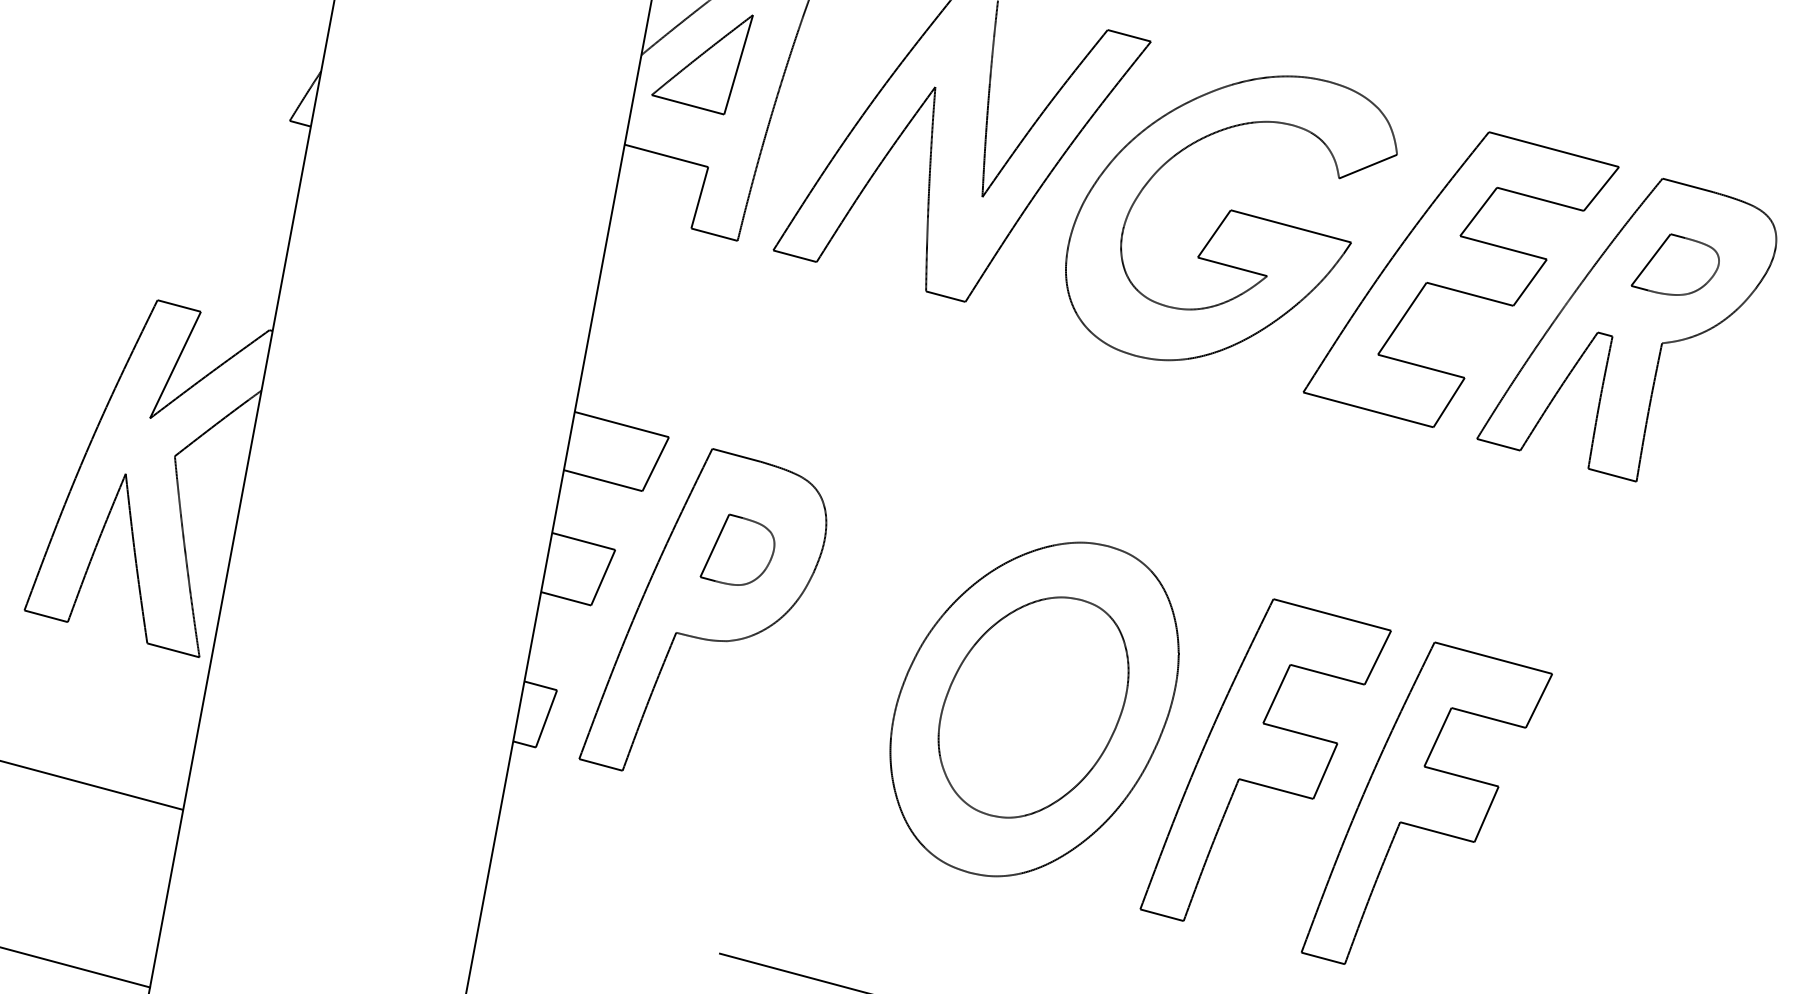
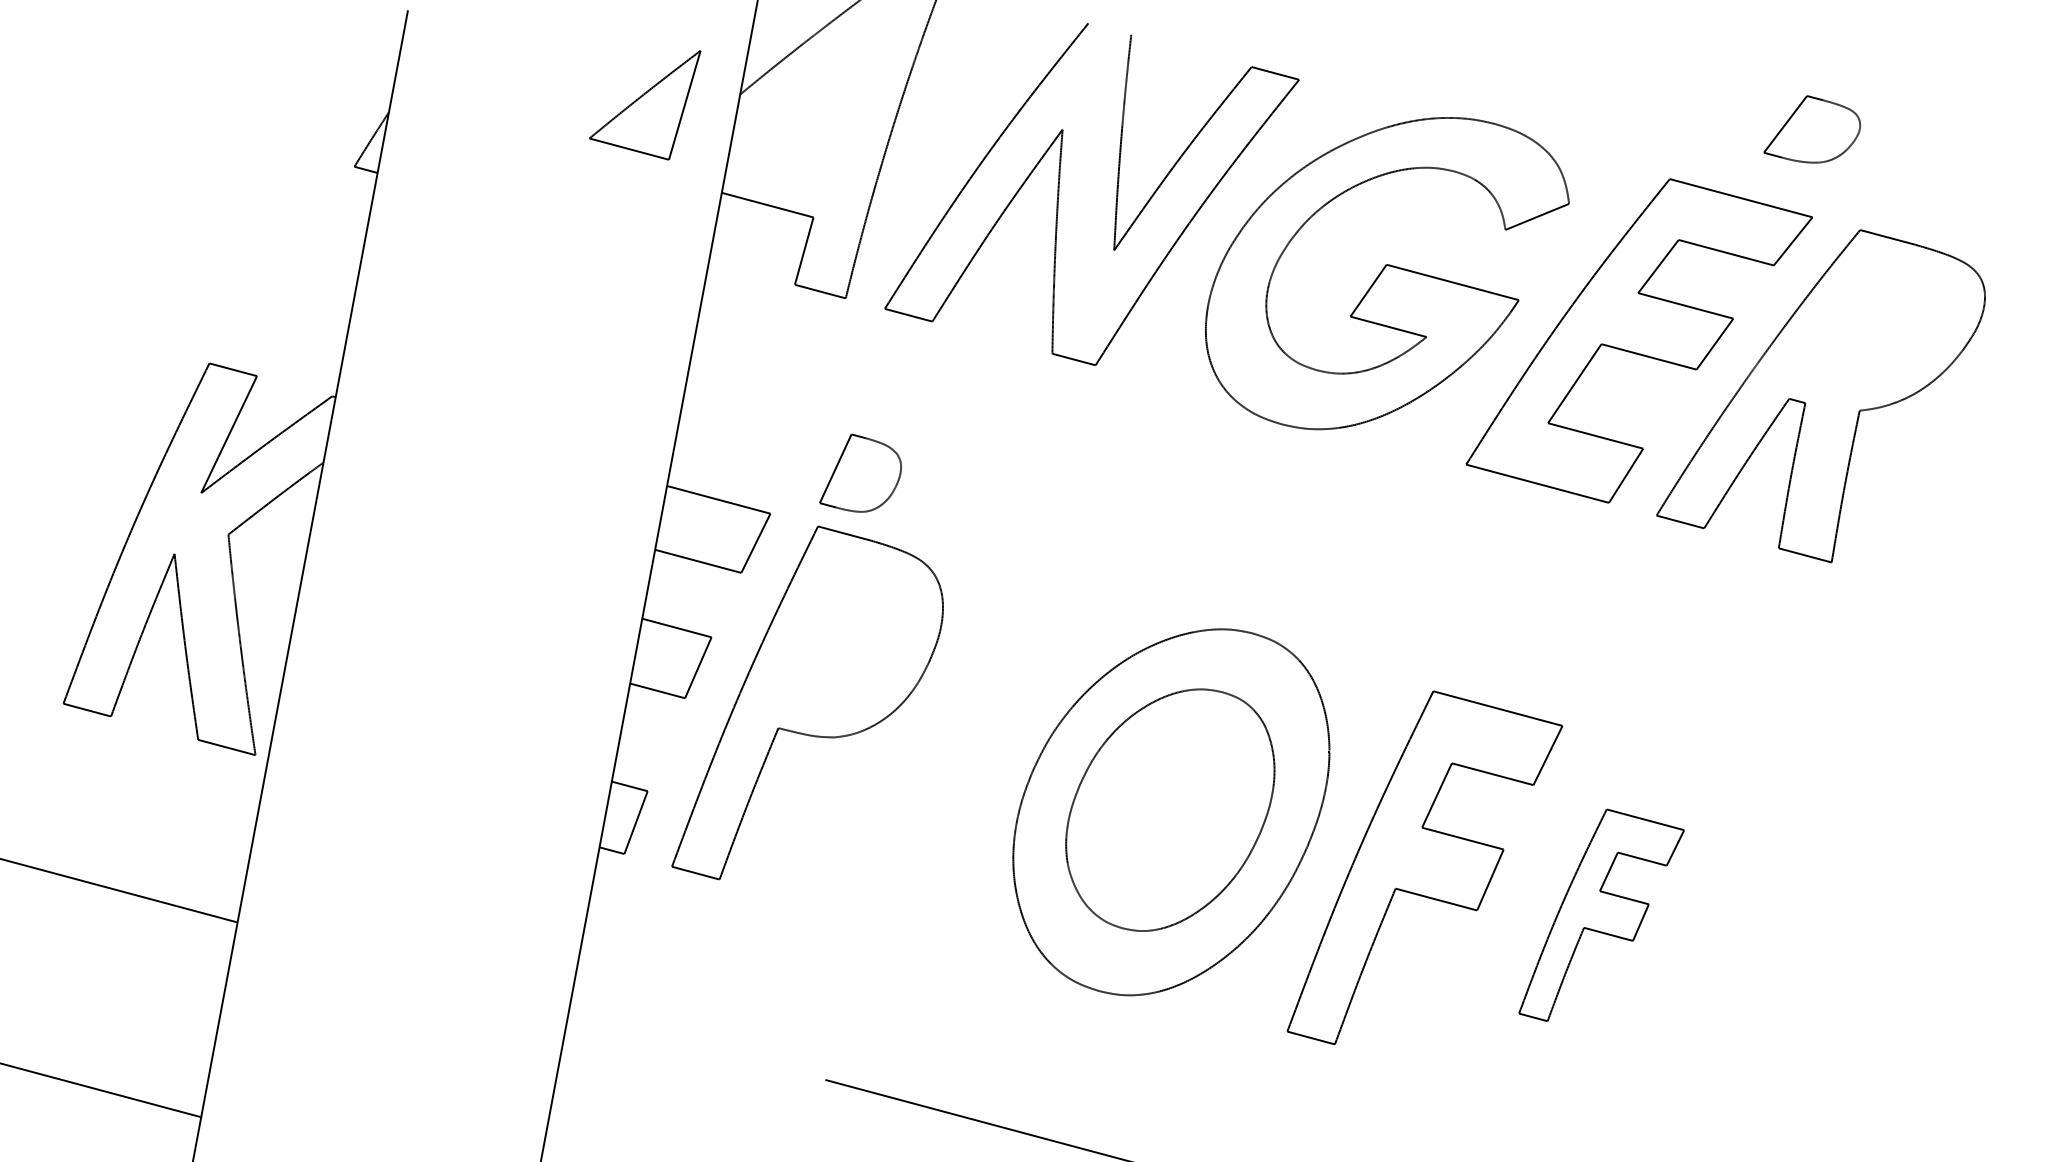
part: (702, 65) -> (645, 105), moved
part: (1675, 264) -> (1812, 129), moved
part: (737, 549) -> (860, 472), moved
part: (1426, 803) -> (1601, 915), size x0.6

